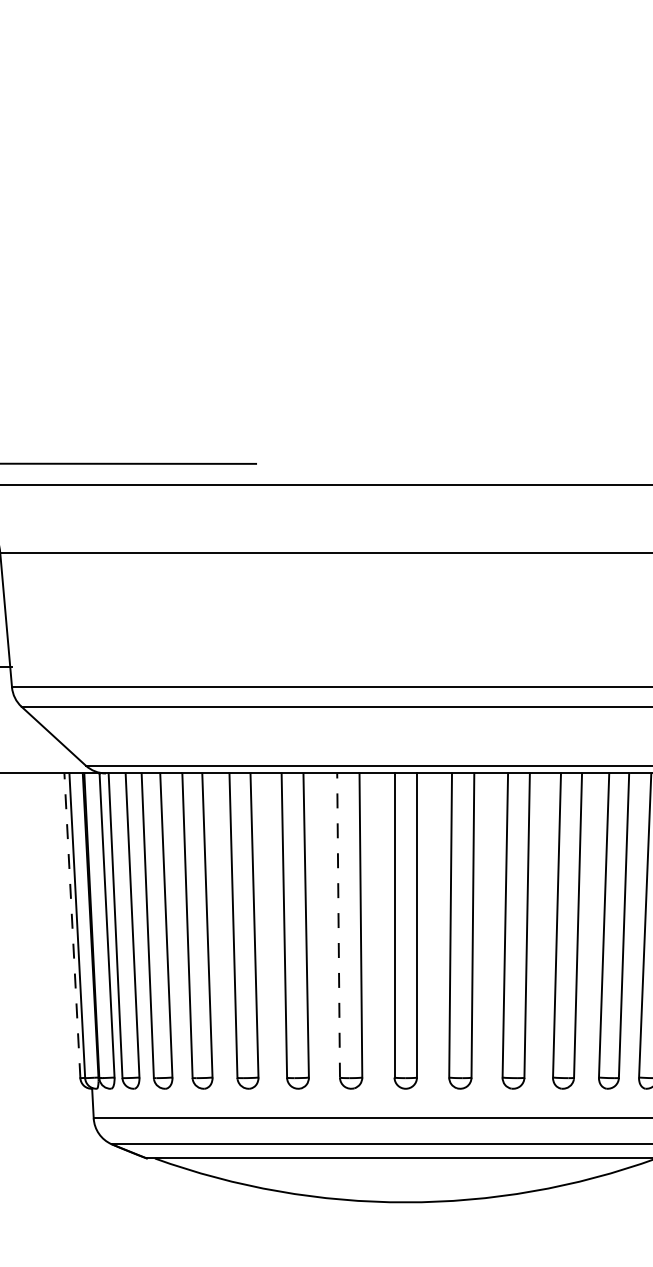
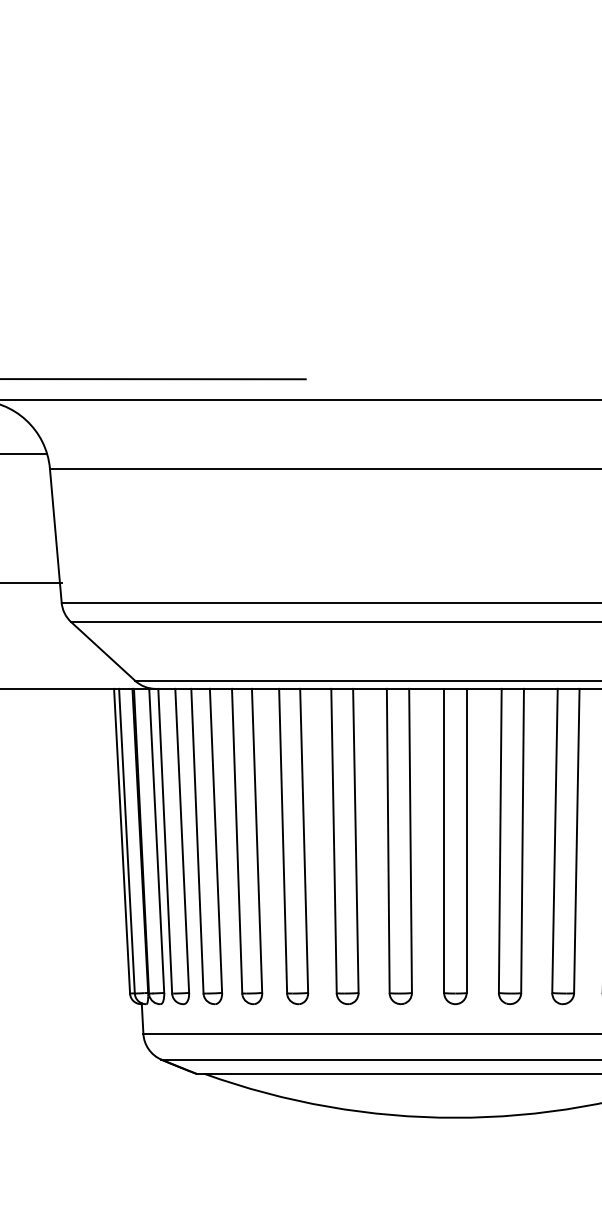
line: (72, 925) -> (122, 840), dashed -> solid
line: (338, 925) -> (388, 840), dashed -> solid

